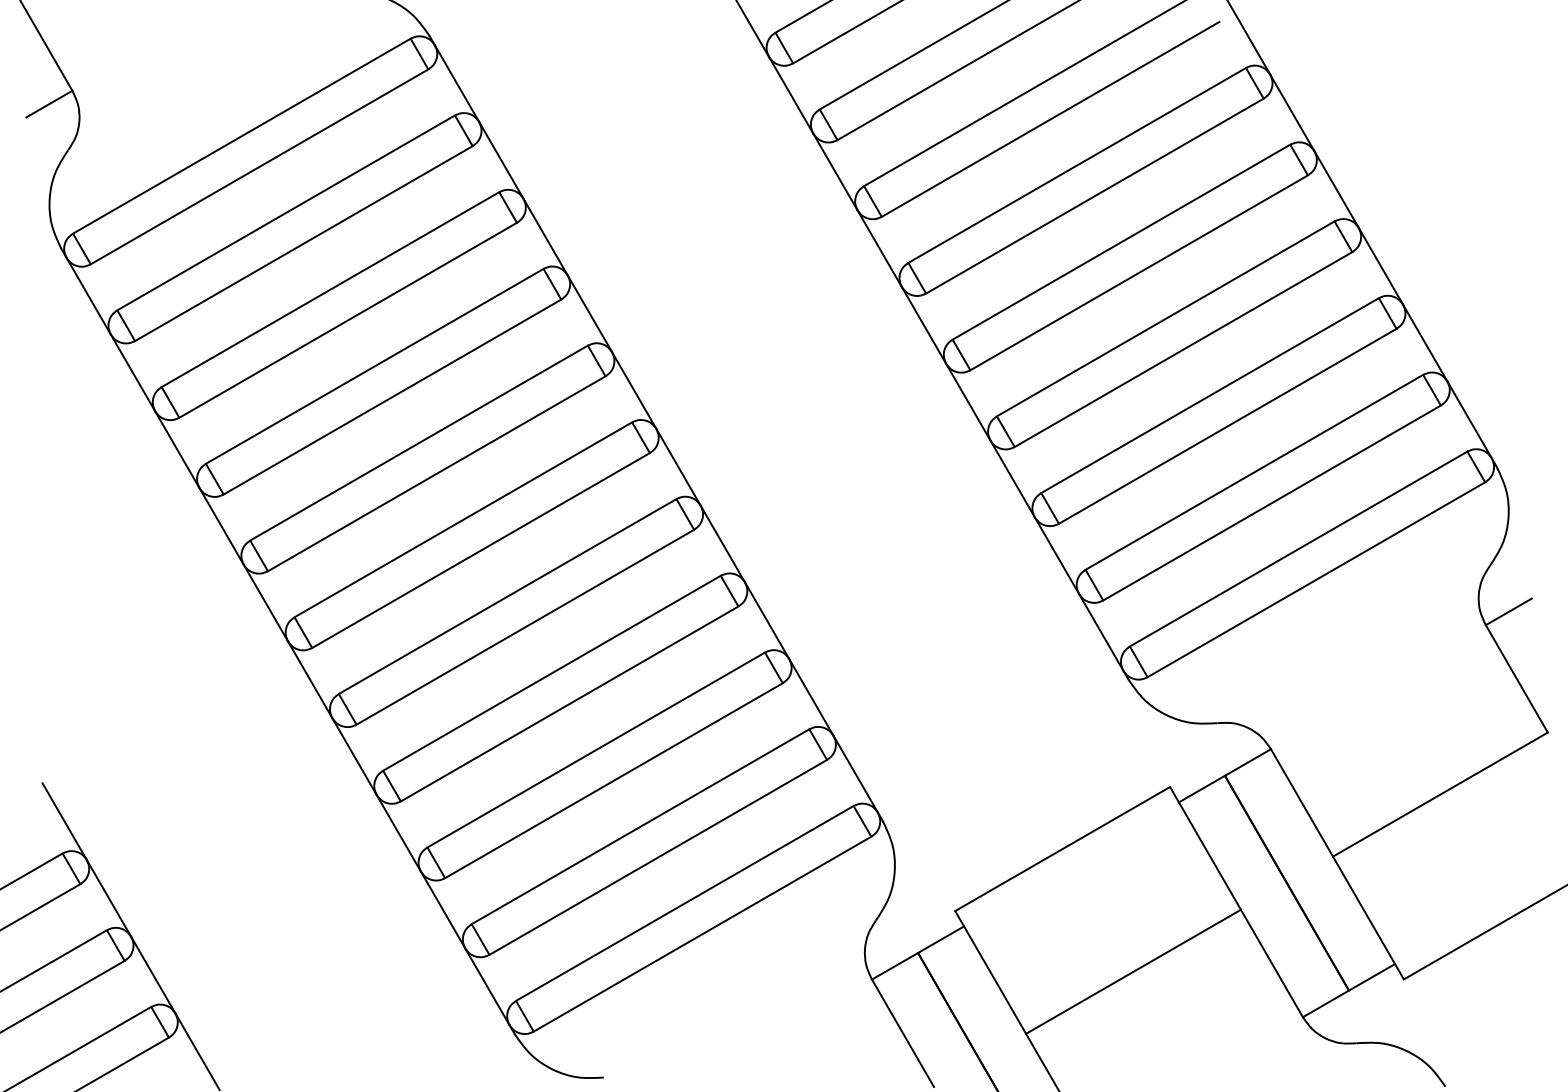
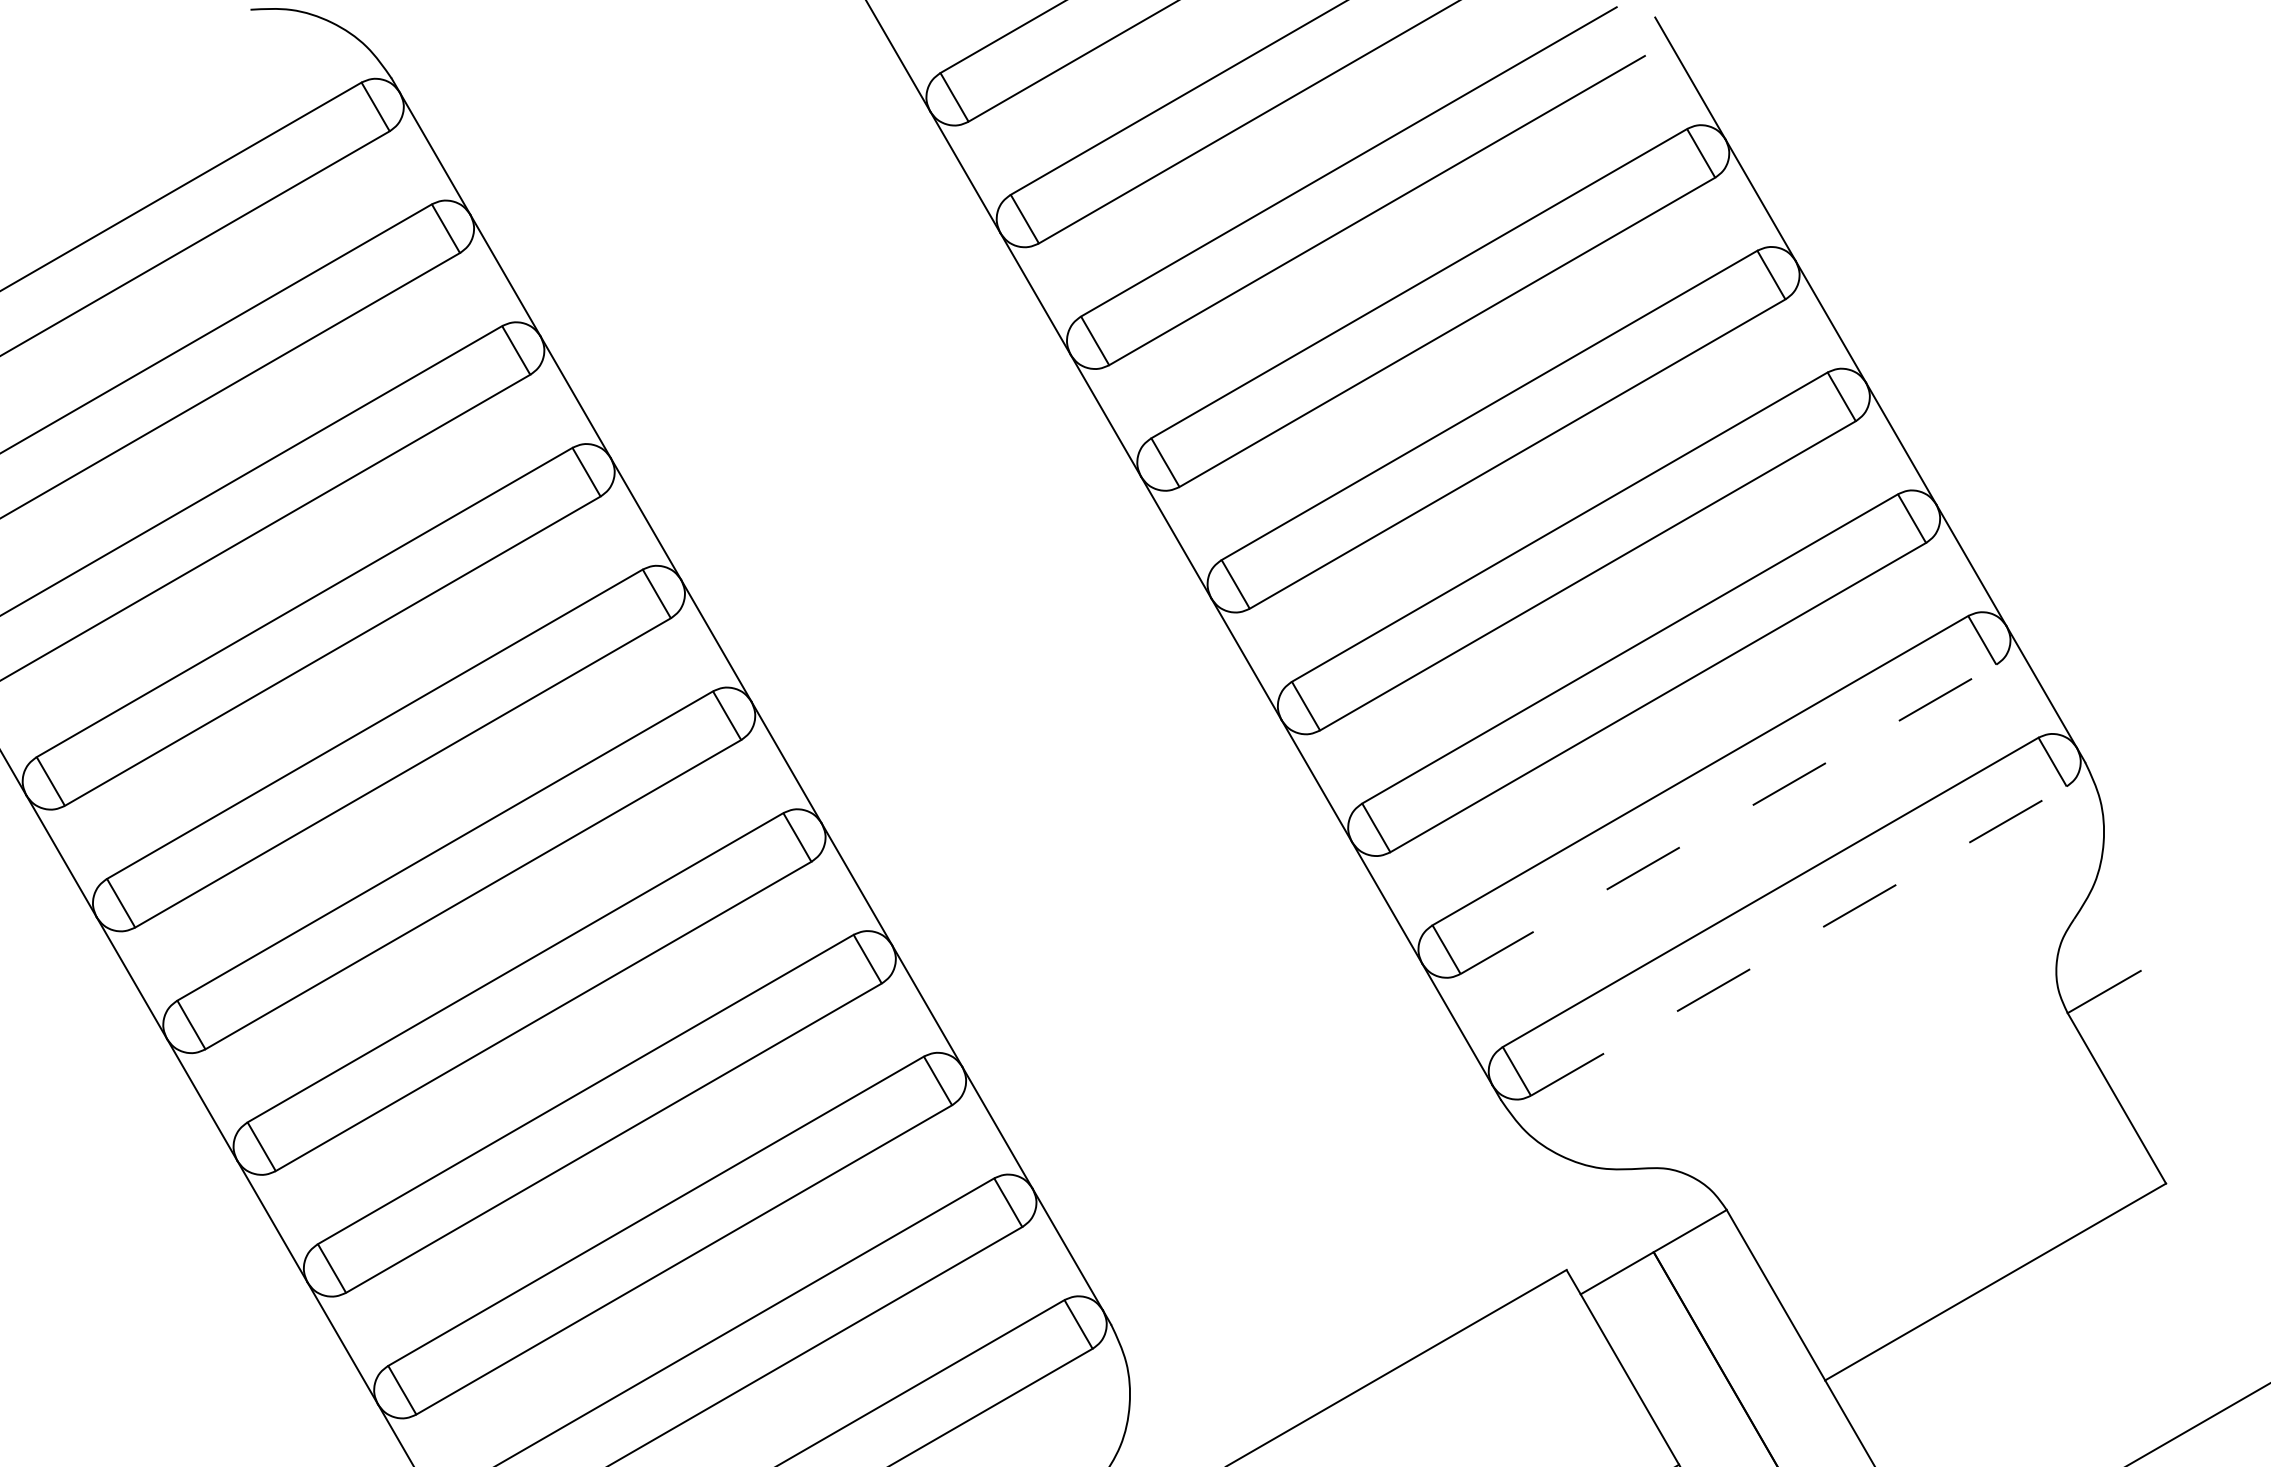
line: (1272, 503) -> (1729, 820), solid -> dashed
line: (1316, 579) -> (1798, 940), solid -> dashed

